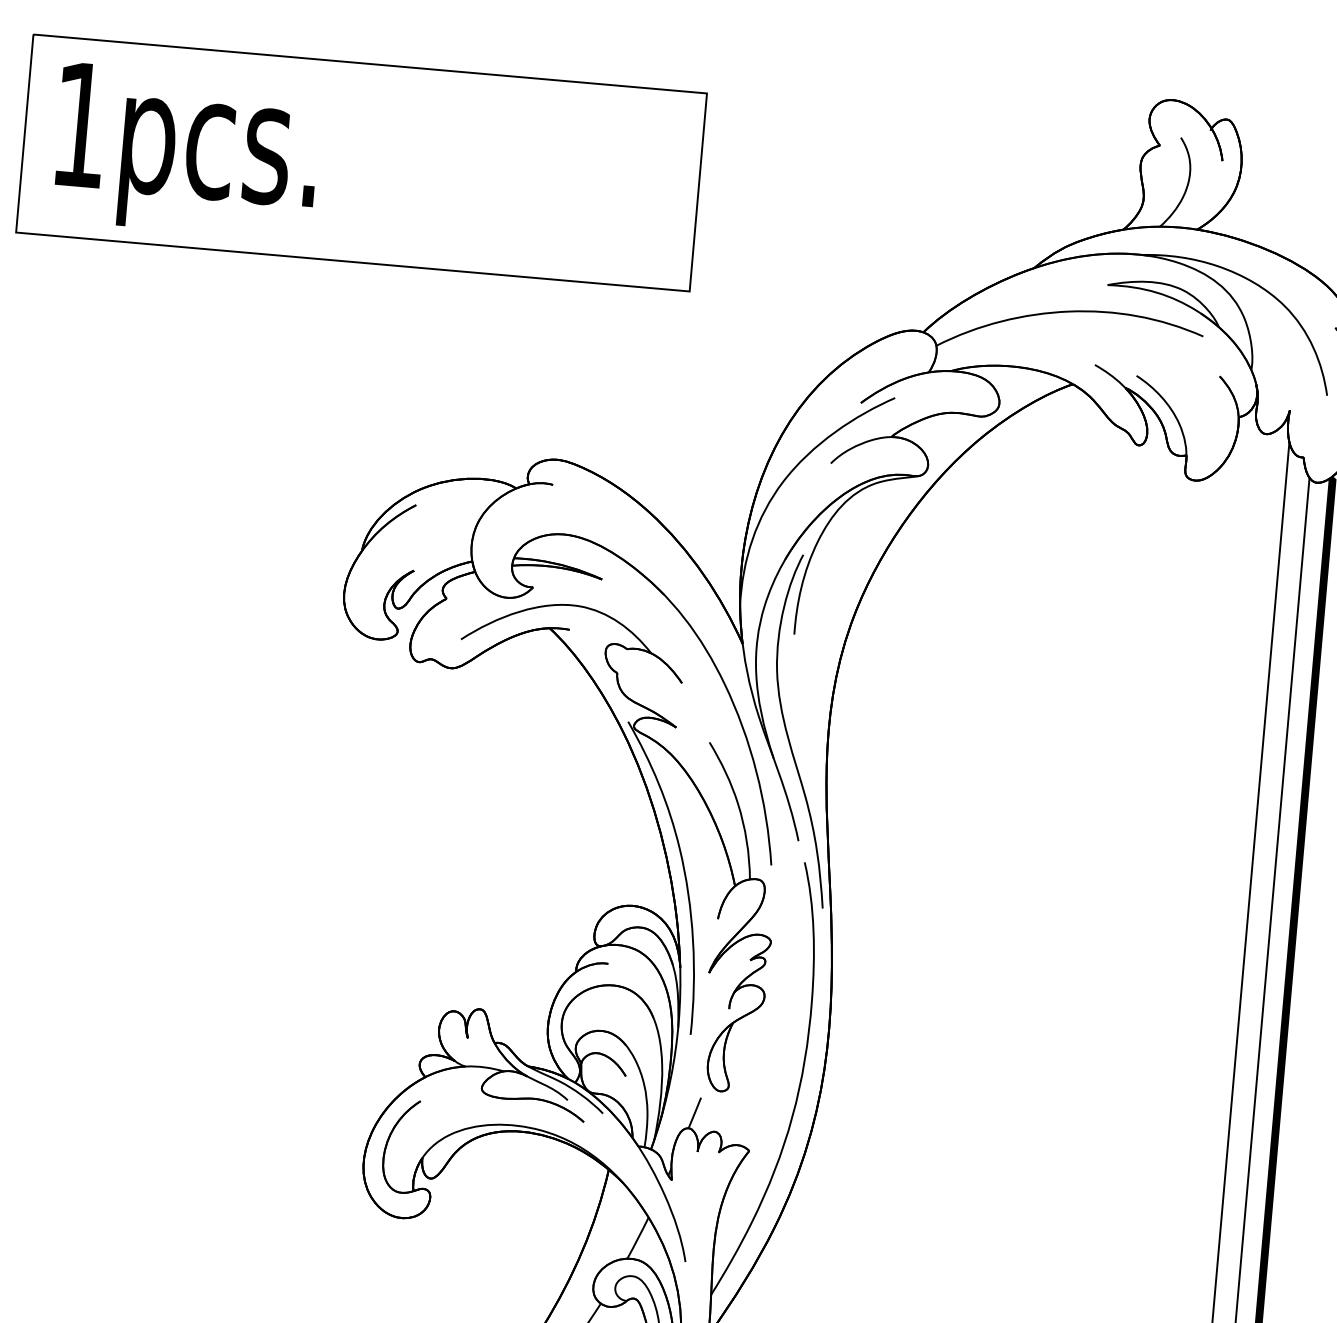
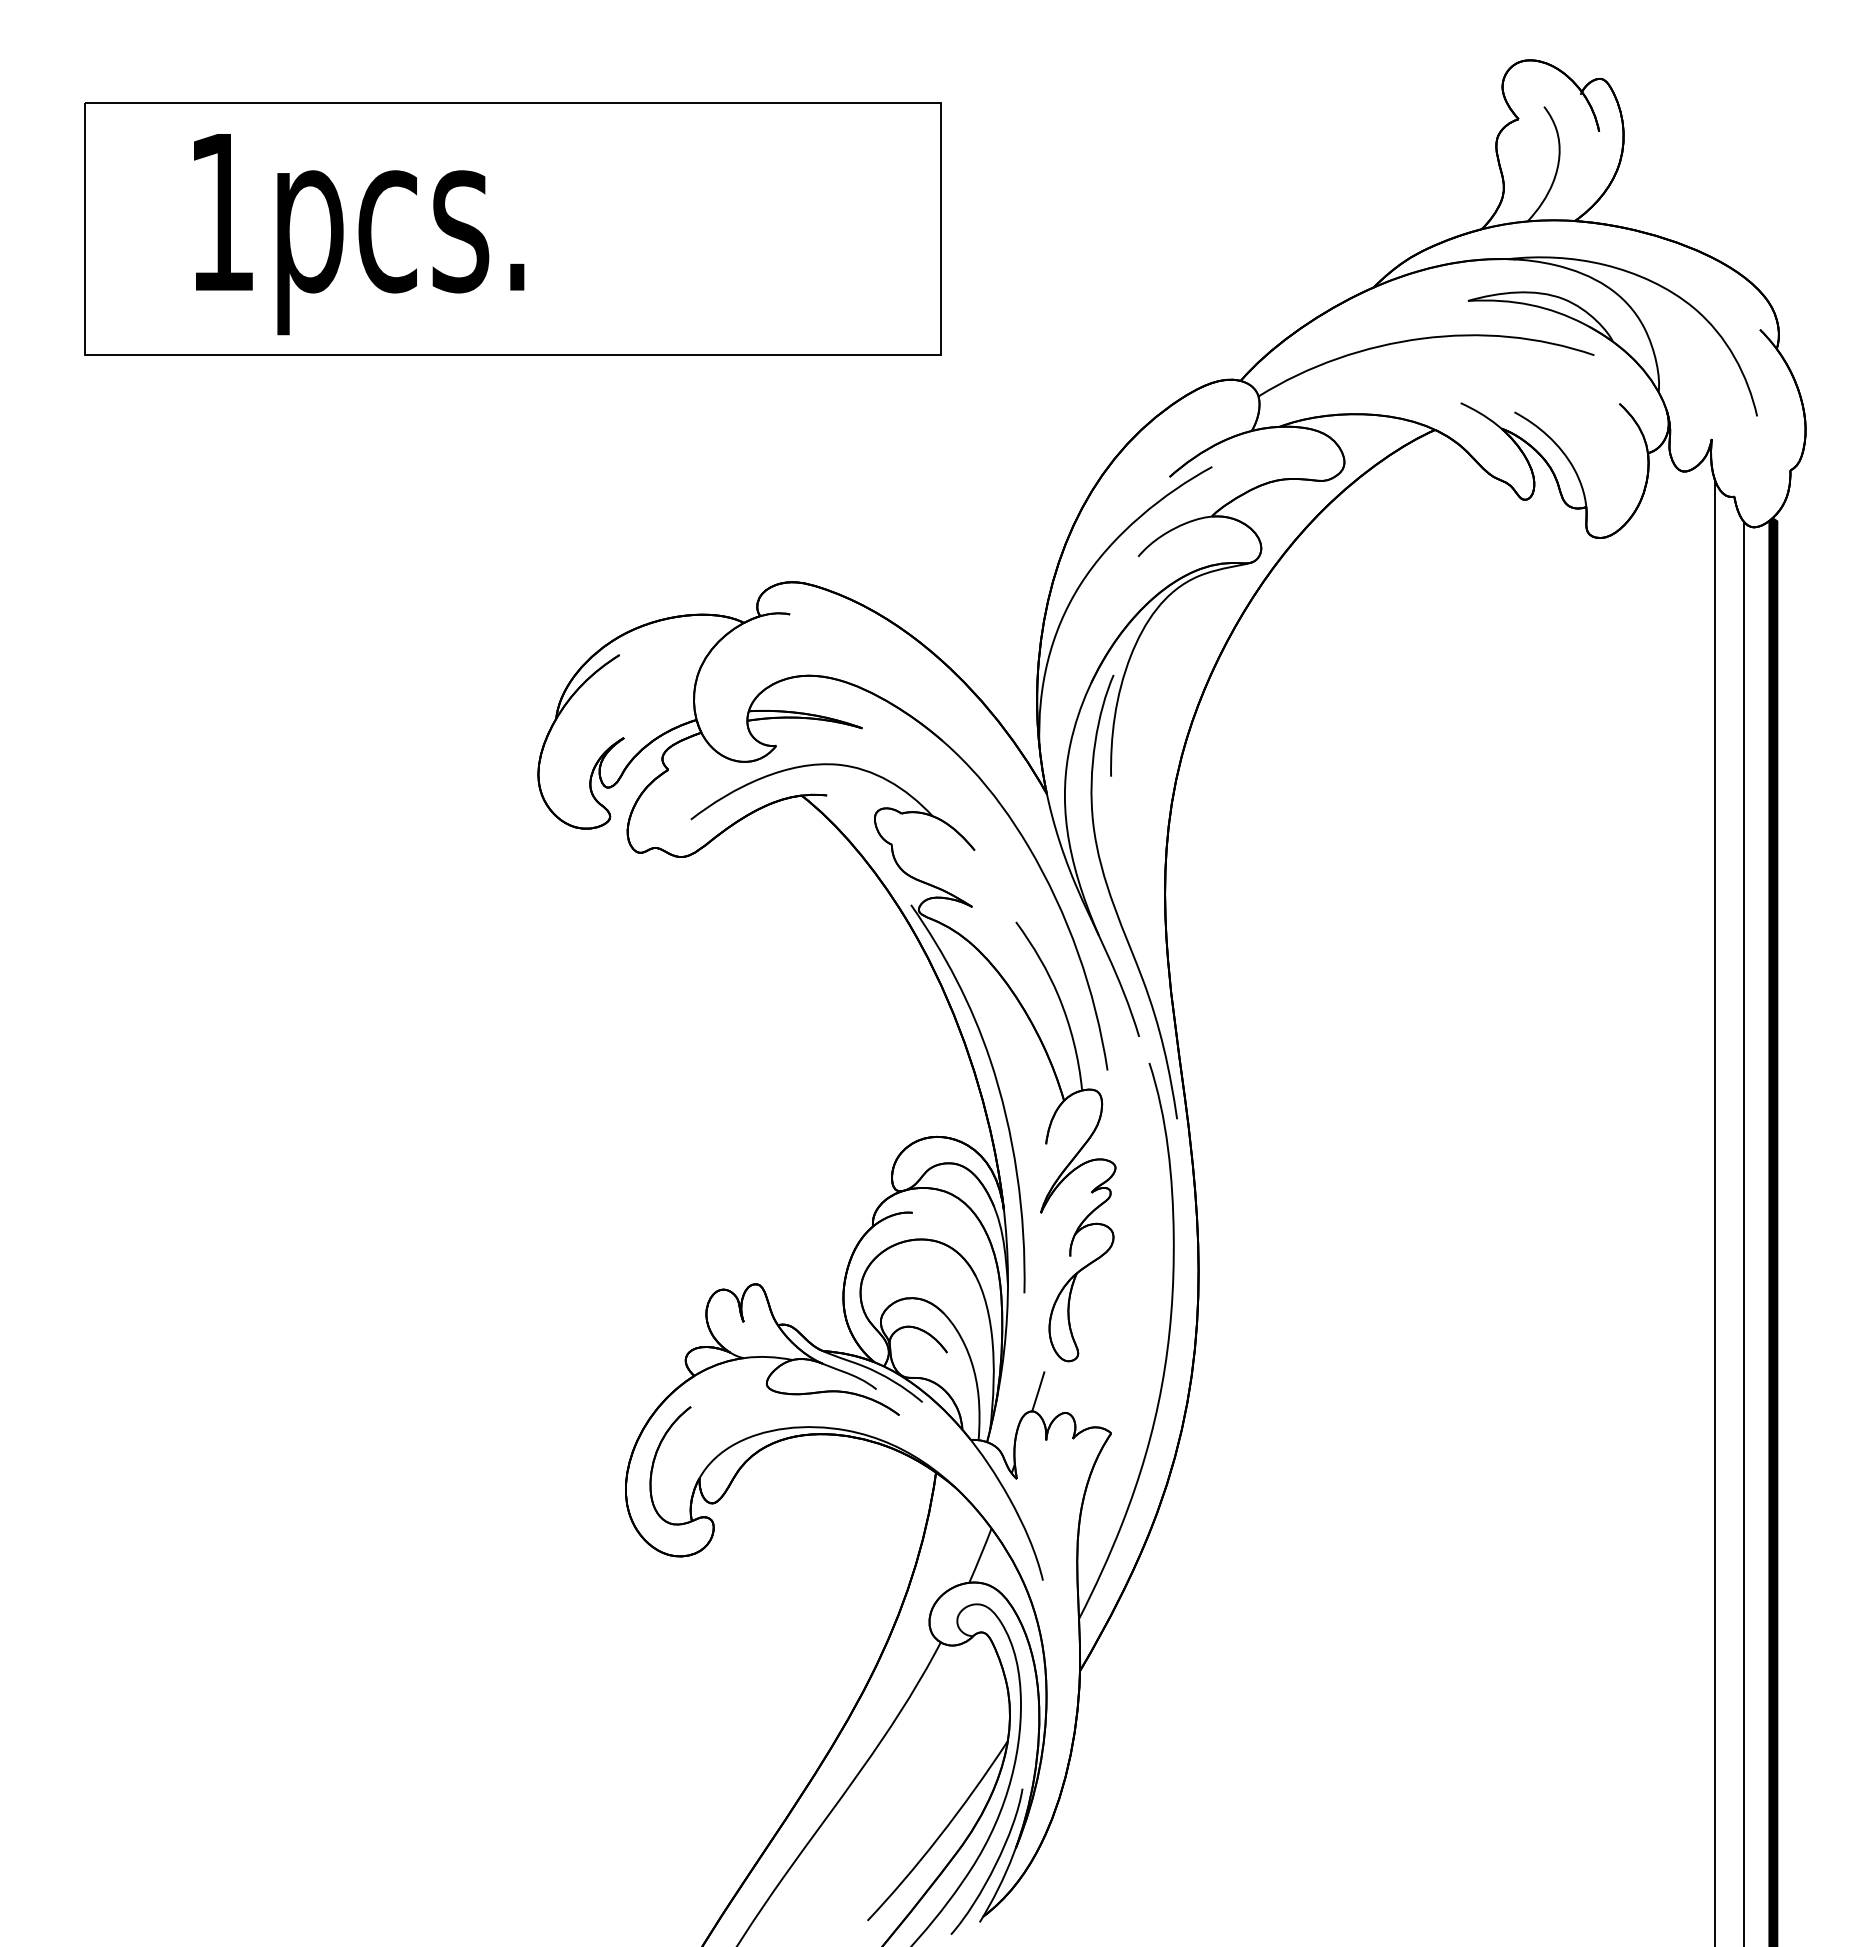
text: (187, 151) -> (359, 234), moved

